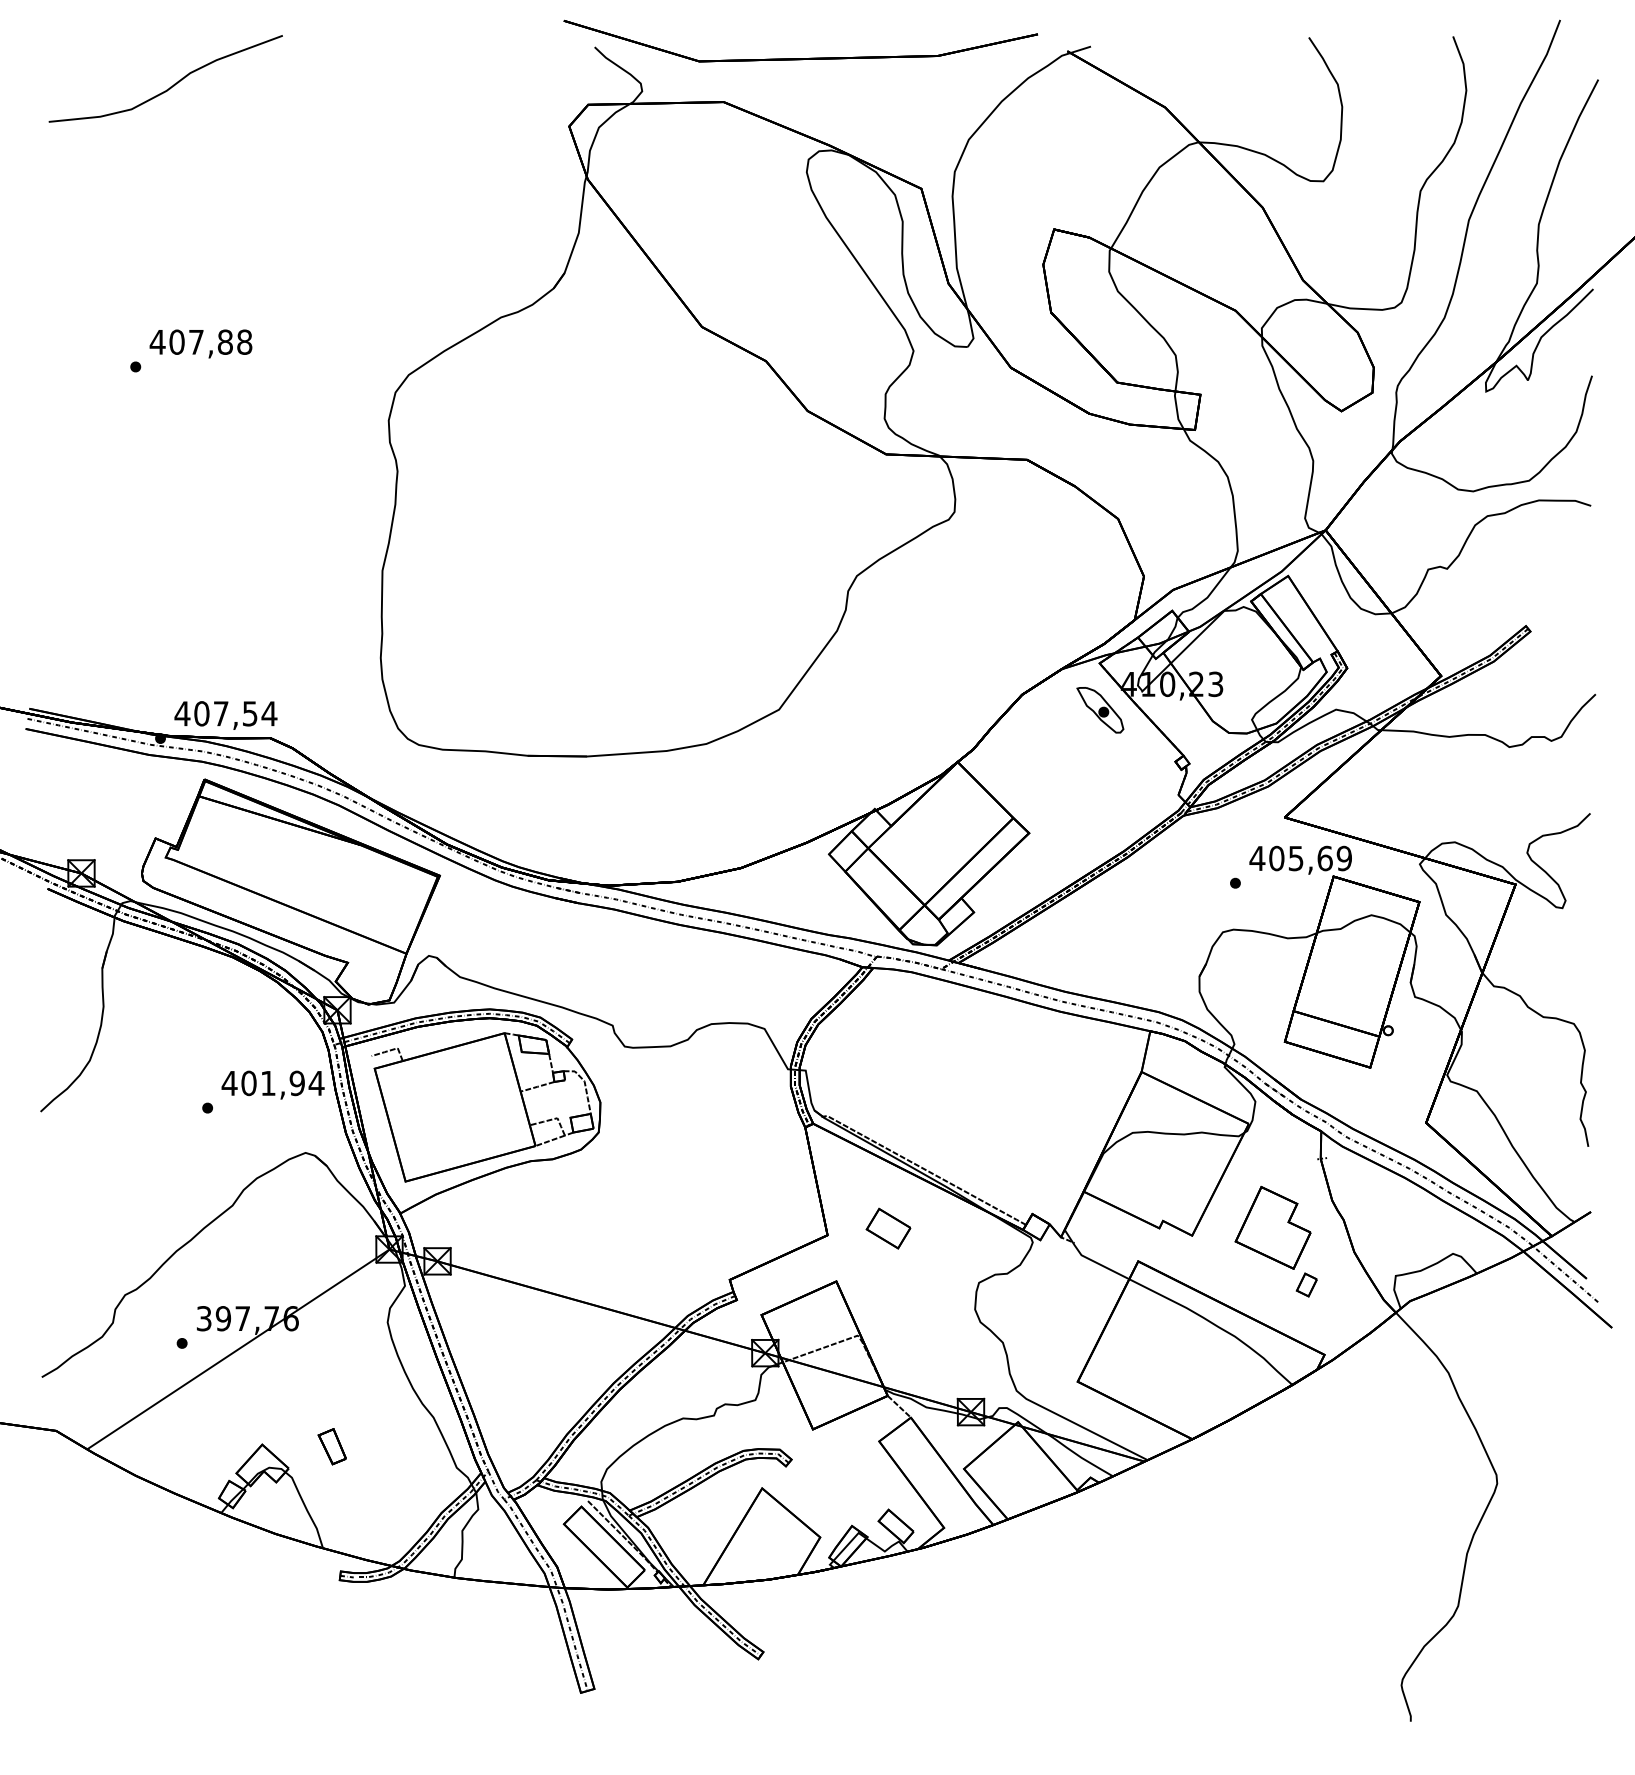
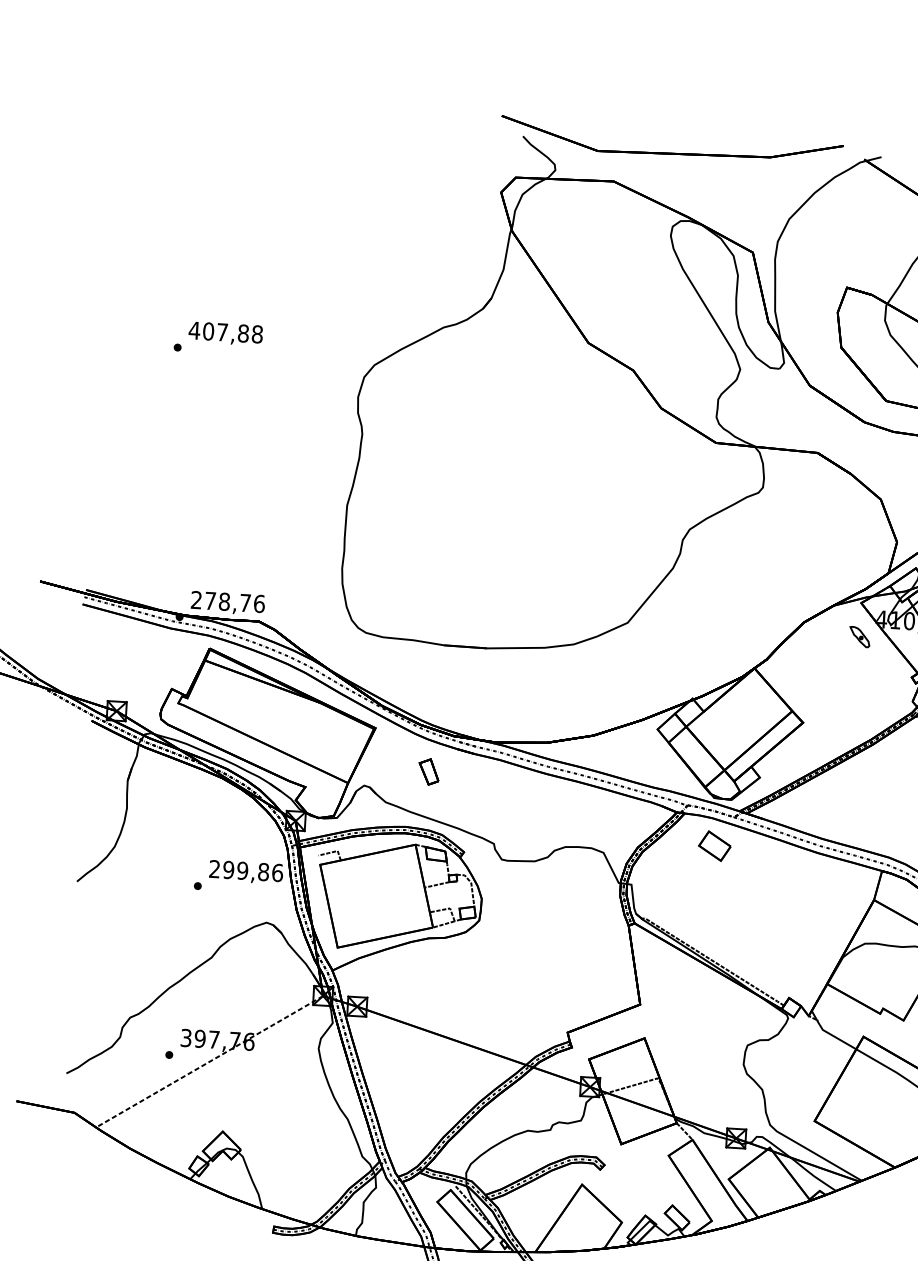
curve: (170, 86) -> (214, 146), removed
part: (1100, 710) -> (859, 637), size x0.6
text: (225, 713) -> (227, 601), 407,54 -> 278,76
text: (272, 1083) -> (245, 871), 401,94 -> 299,86
part: (888, 1228) -> (714, 846), moved
line: (237, 1349) -> (209, 1061), solid -> dashed
part: (331, 1446) -> (428, 771), moved

